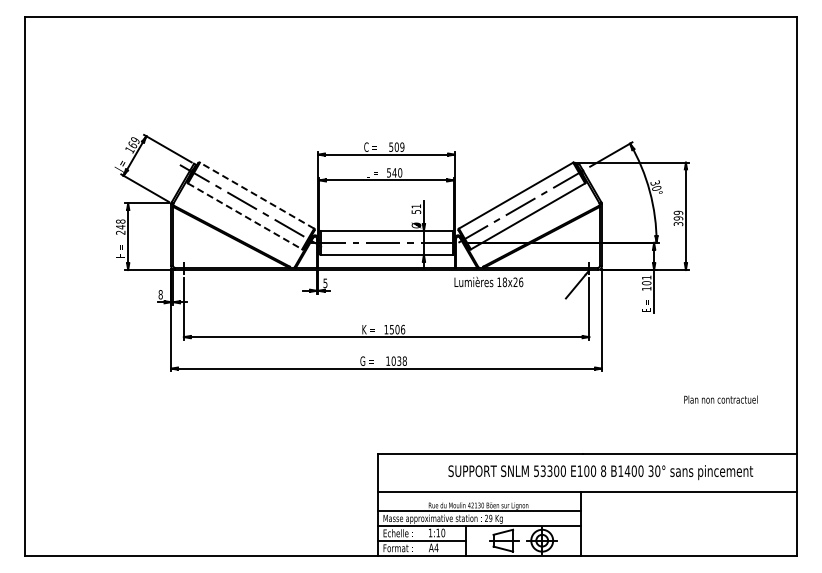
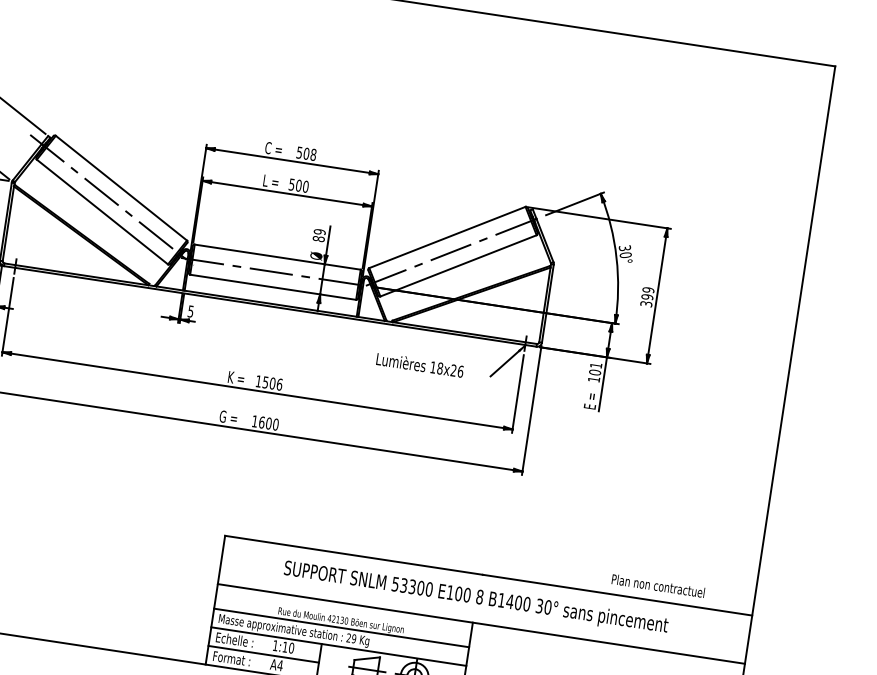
text: (402, 146) -> (313, 154), 509 -> 508
text: (394, 172) -> (298, 185), 540 -> 500
line: (257, 195) -> (122, 188), dashed -> solid
text: (416, 208) -> (319, 234), 51 -> 89
line: (245, 216) -> (102, 212), dashed -> solid
text: (488, 281) -> (419, 364), moved
text: (399, 360) -> (269, 422), 1038 -> 1600
text: (720, 399) -> (657, 585), moved
text: (600, 472) -> (475, 598), moved

